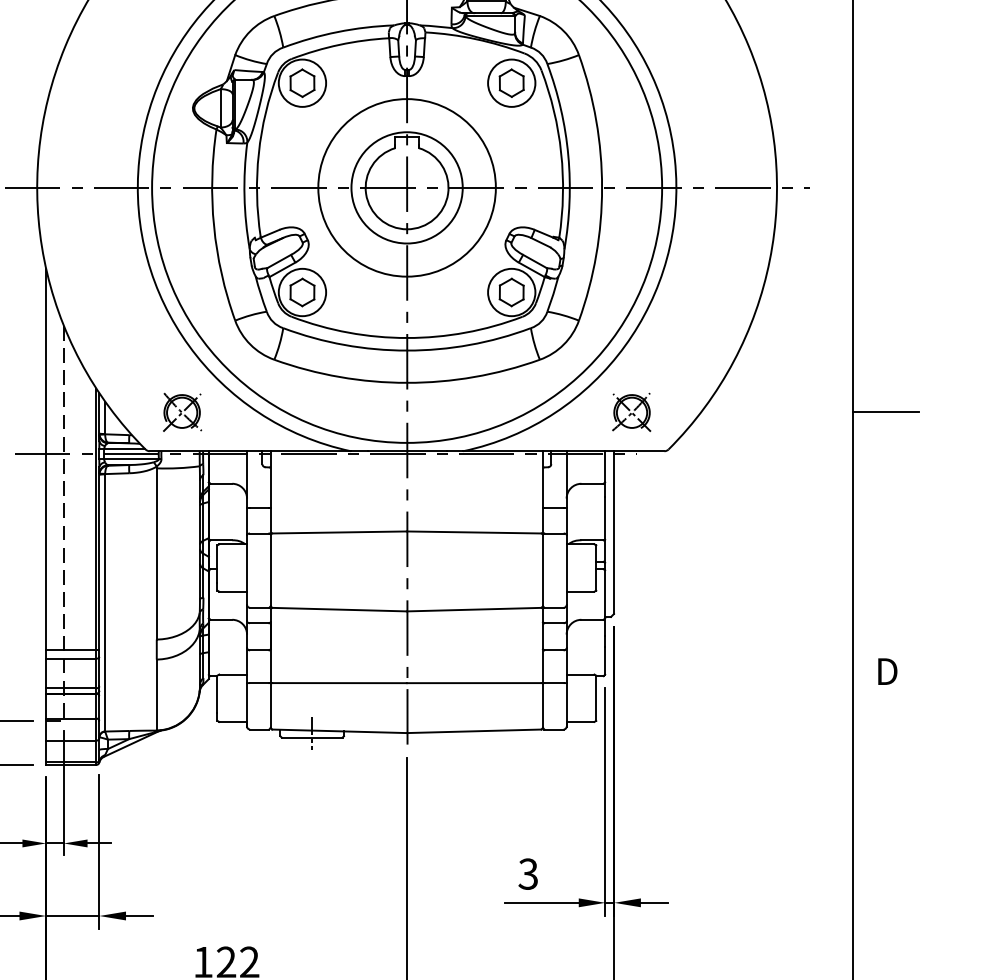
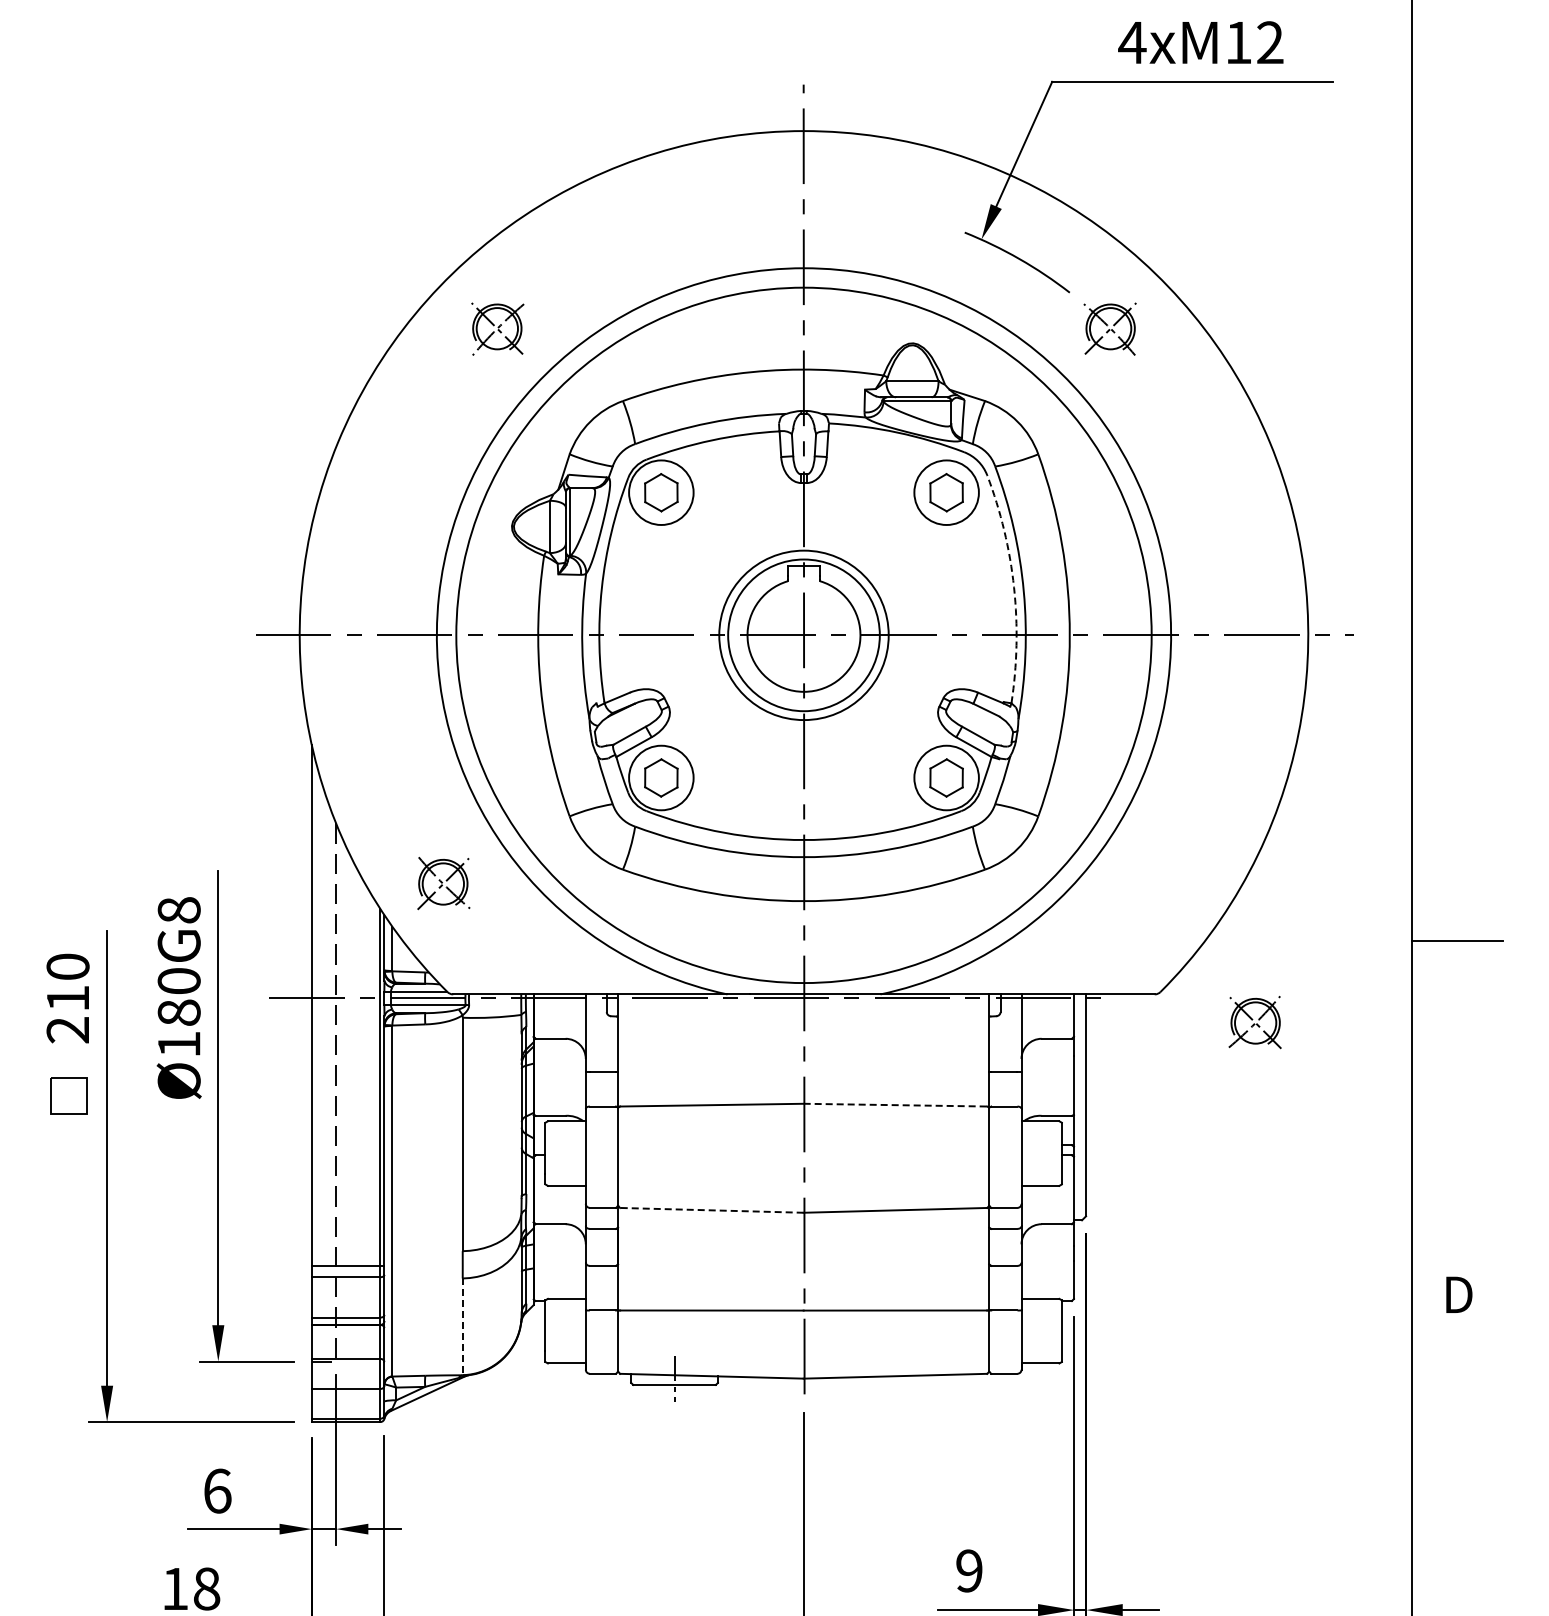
arc: (561, 152) -> (1014, 587), solid -> dashed
circle: (406, 187) -> (803, 635), size x0.7
part: (182, 412) -> (443, 883), moved
part: (631, 412) -> (1254, 1022), moved
line: (474, 532) -> (895, 1105), solid -> dashed
line: (339, 609) -> (711, 1210), solid -> dashed
line: (156, 695) -> (462, 1327), solid -> dashed
text: (527, 873) -> (968, 1570), 3 -> 9

